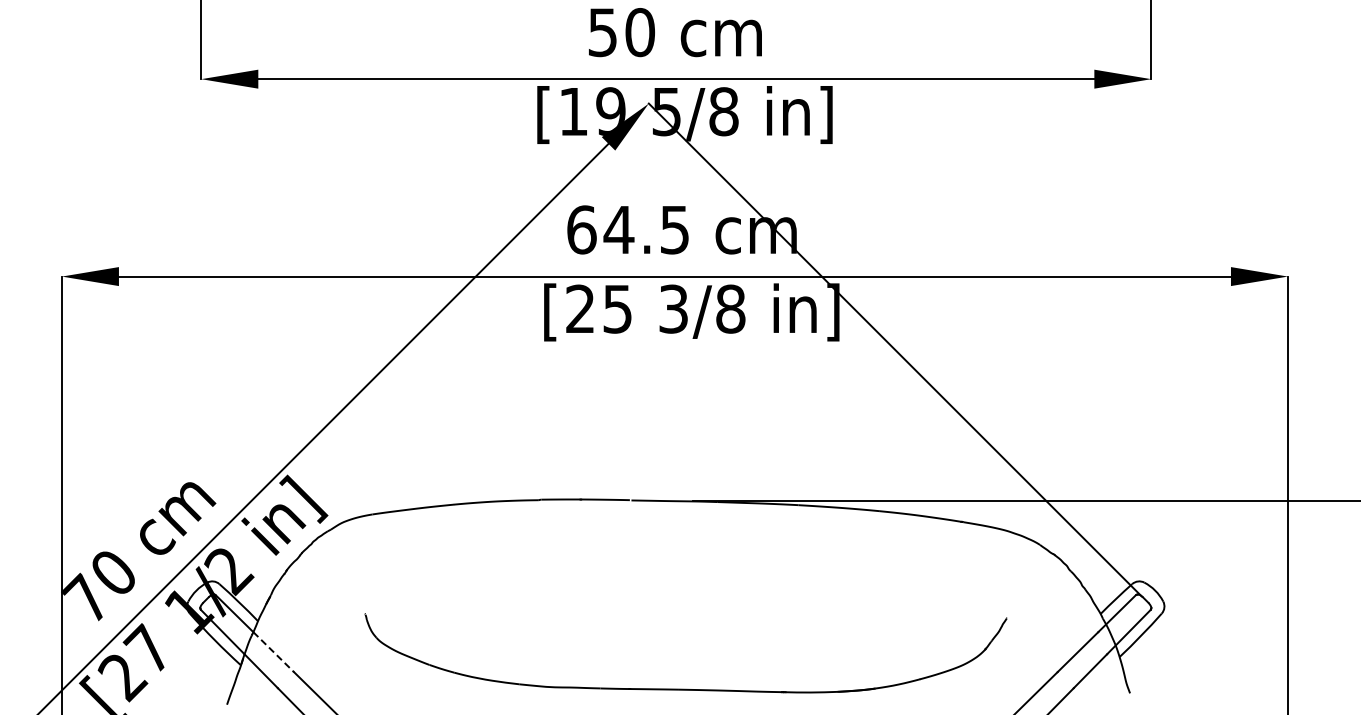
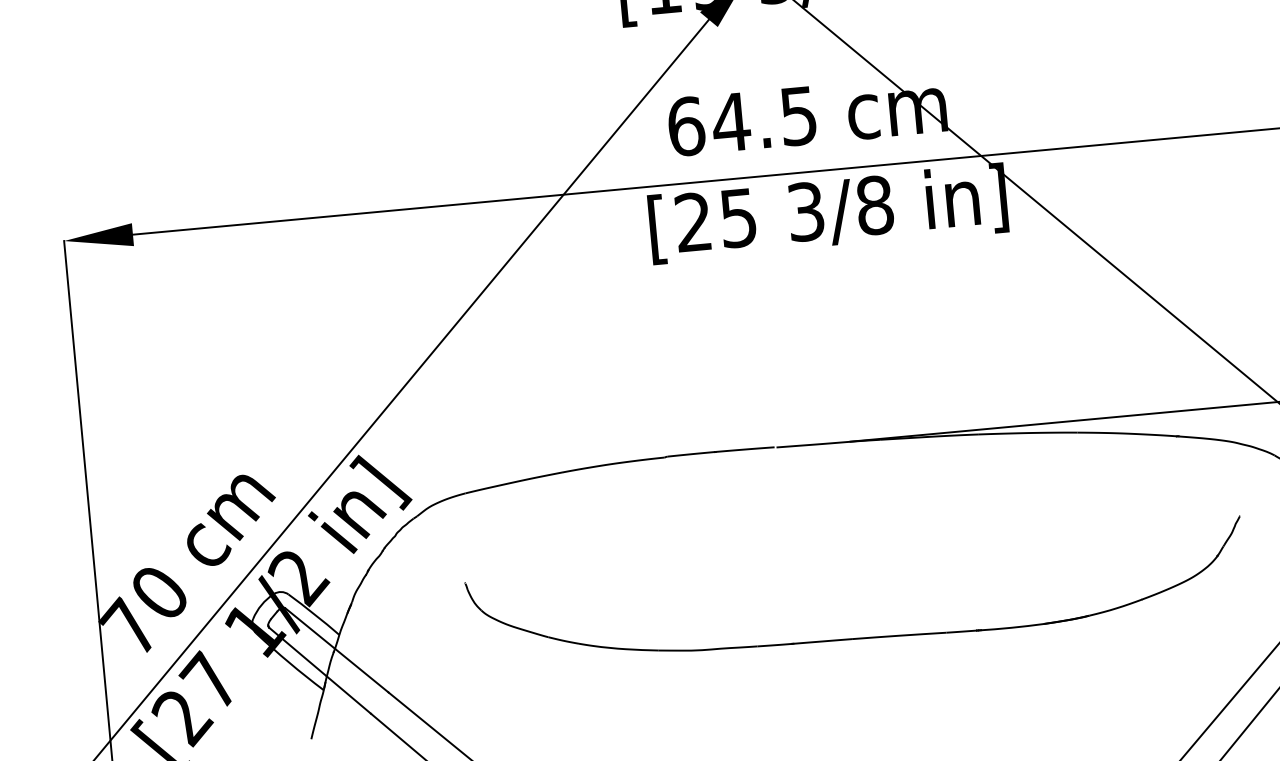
line: (273, 652) -> (361, 671), dashed -> solid
part: (685, 688) -> (859, 636), moved

